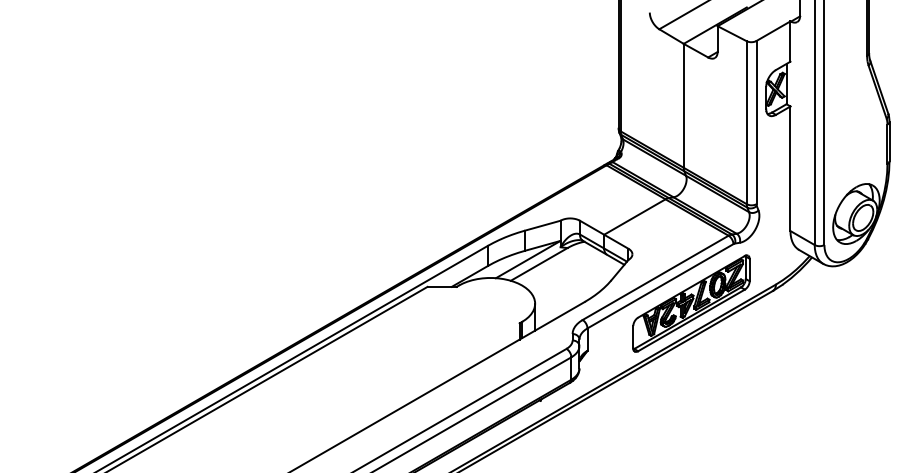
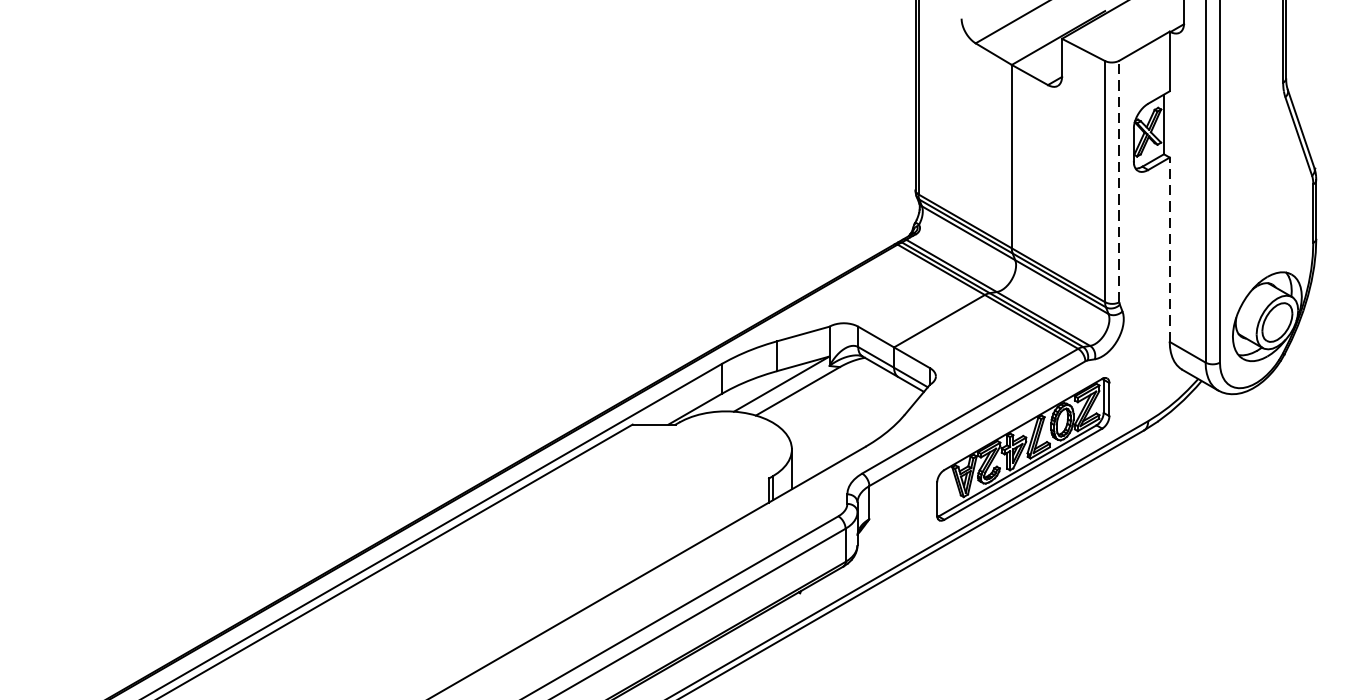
line: (756, 122) -> (1119, 181), solid -> dashed
line: (790, 168) -> (1169, 249), solid -> dashed

